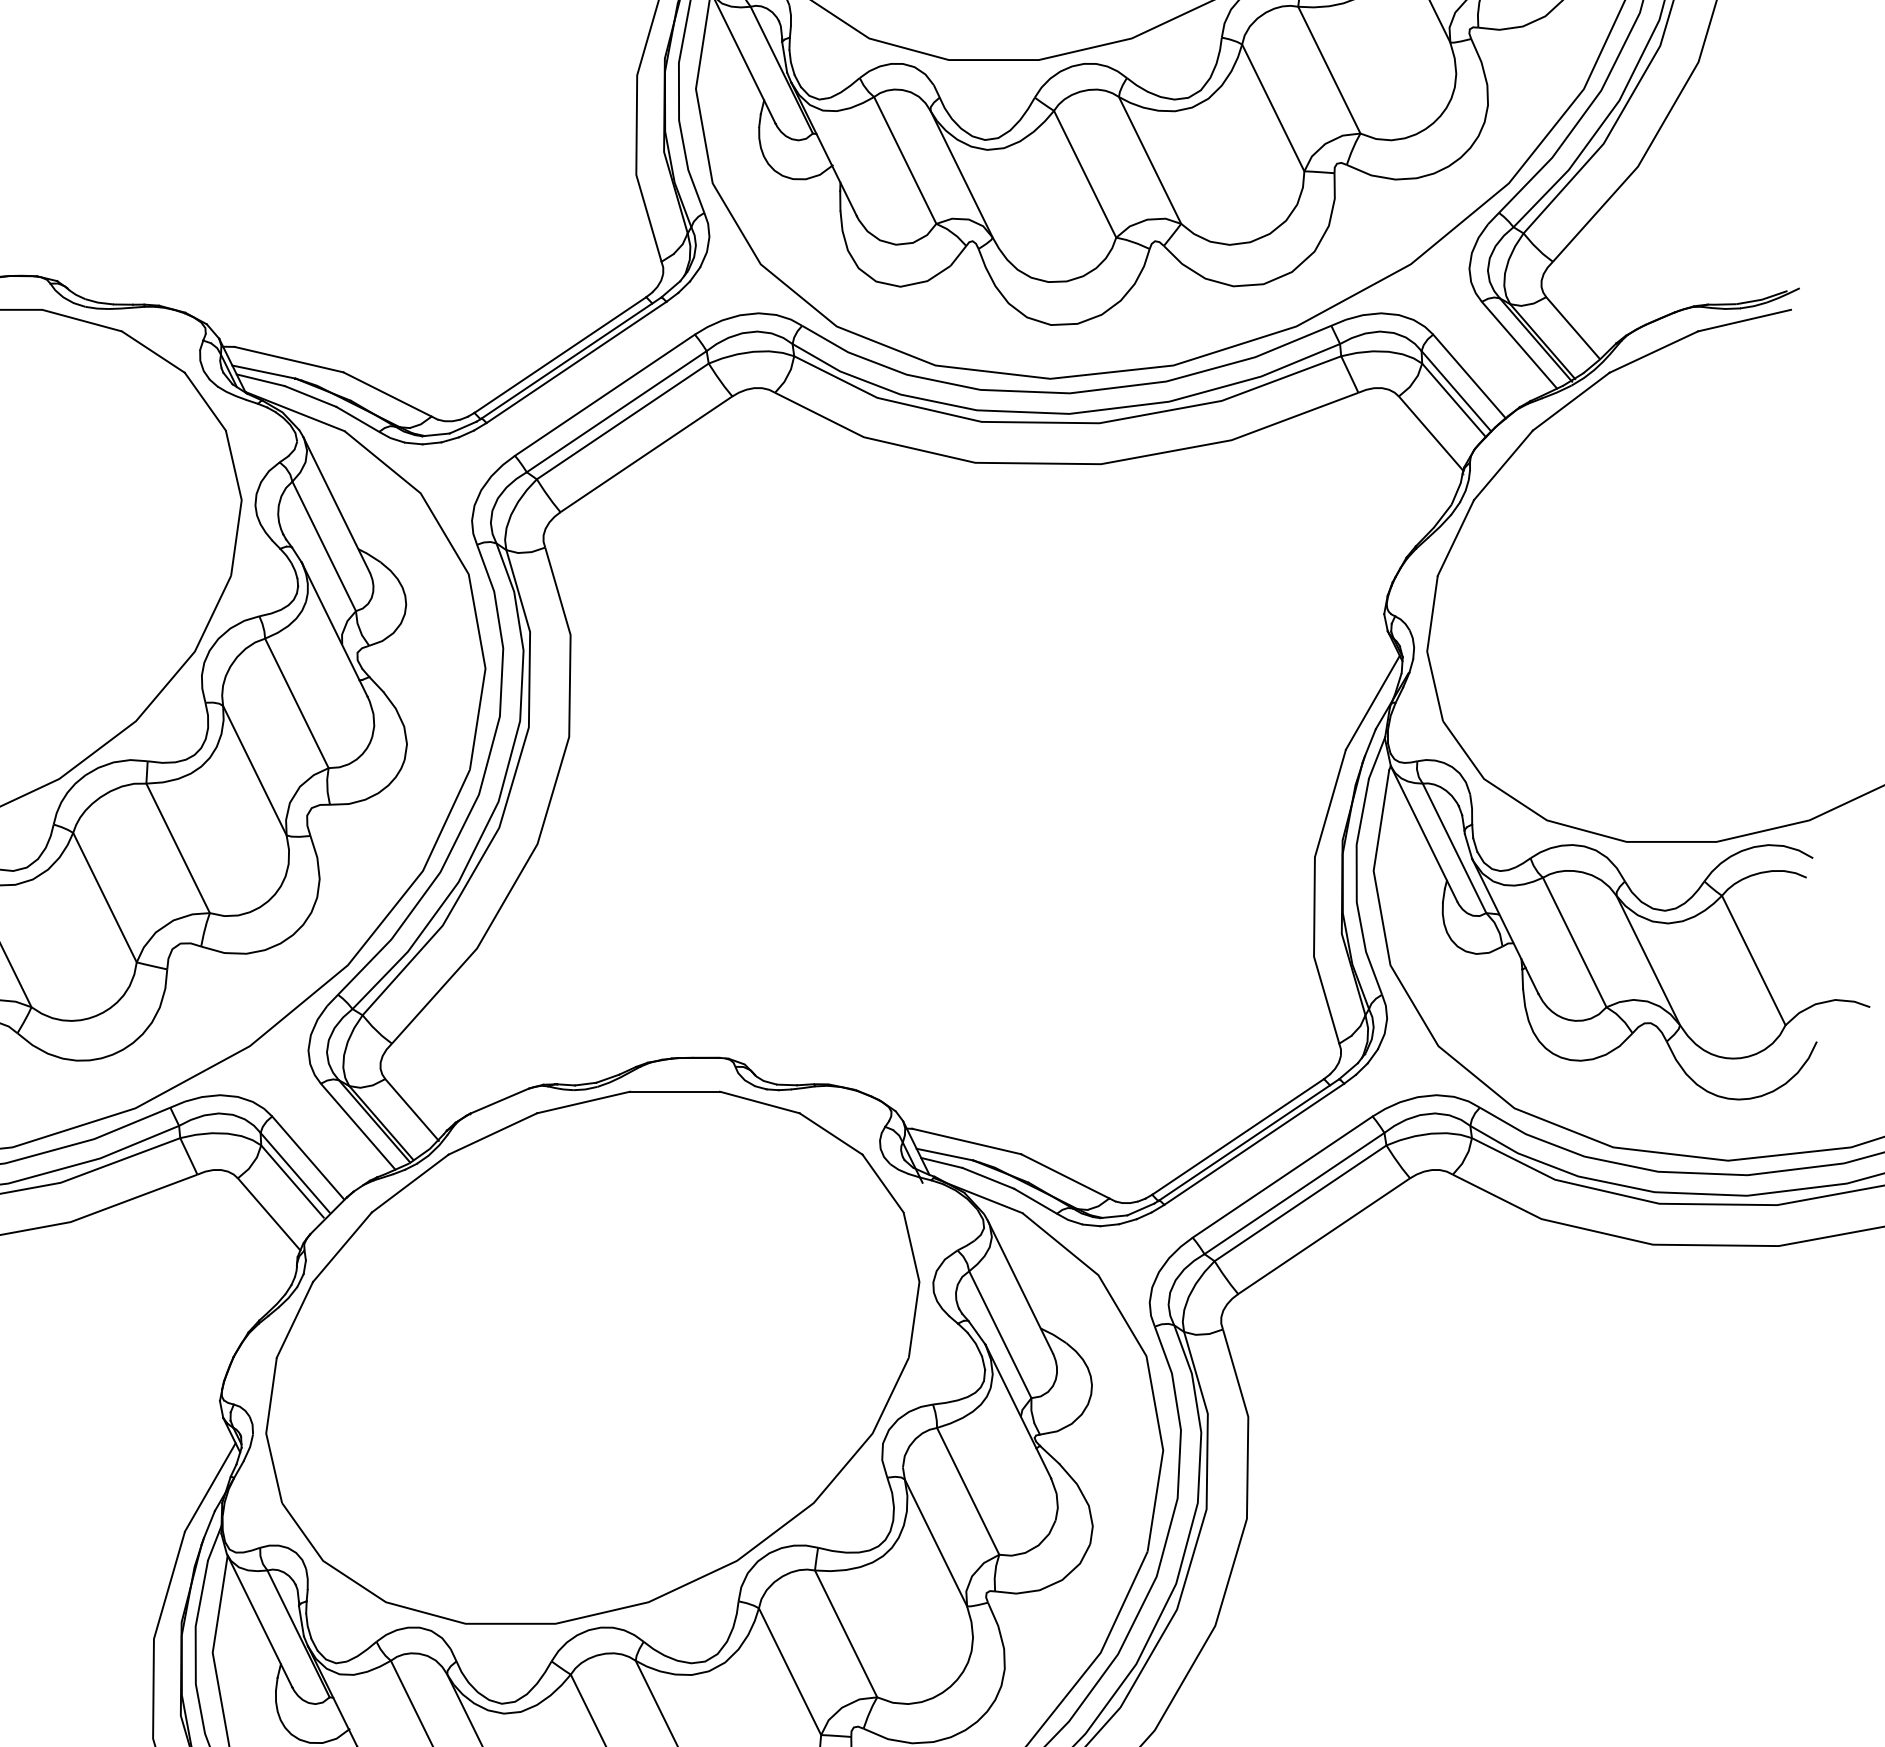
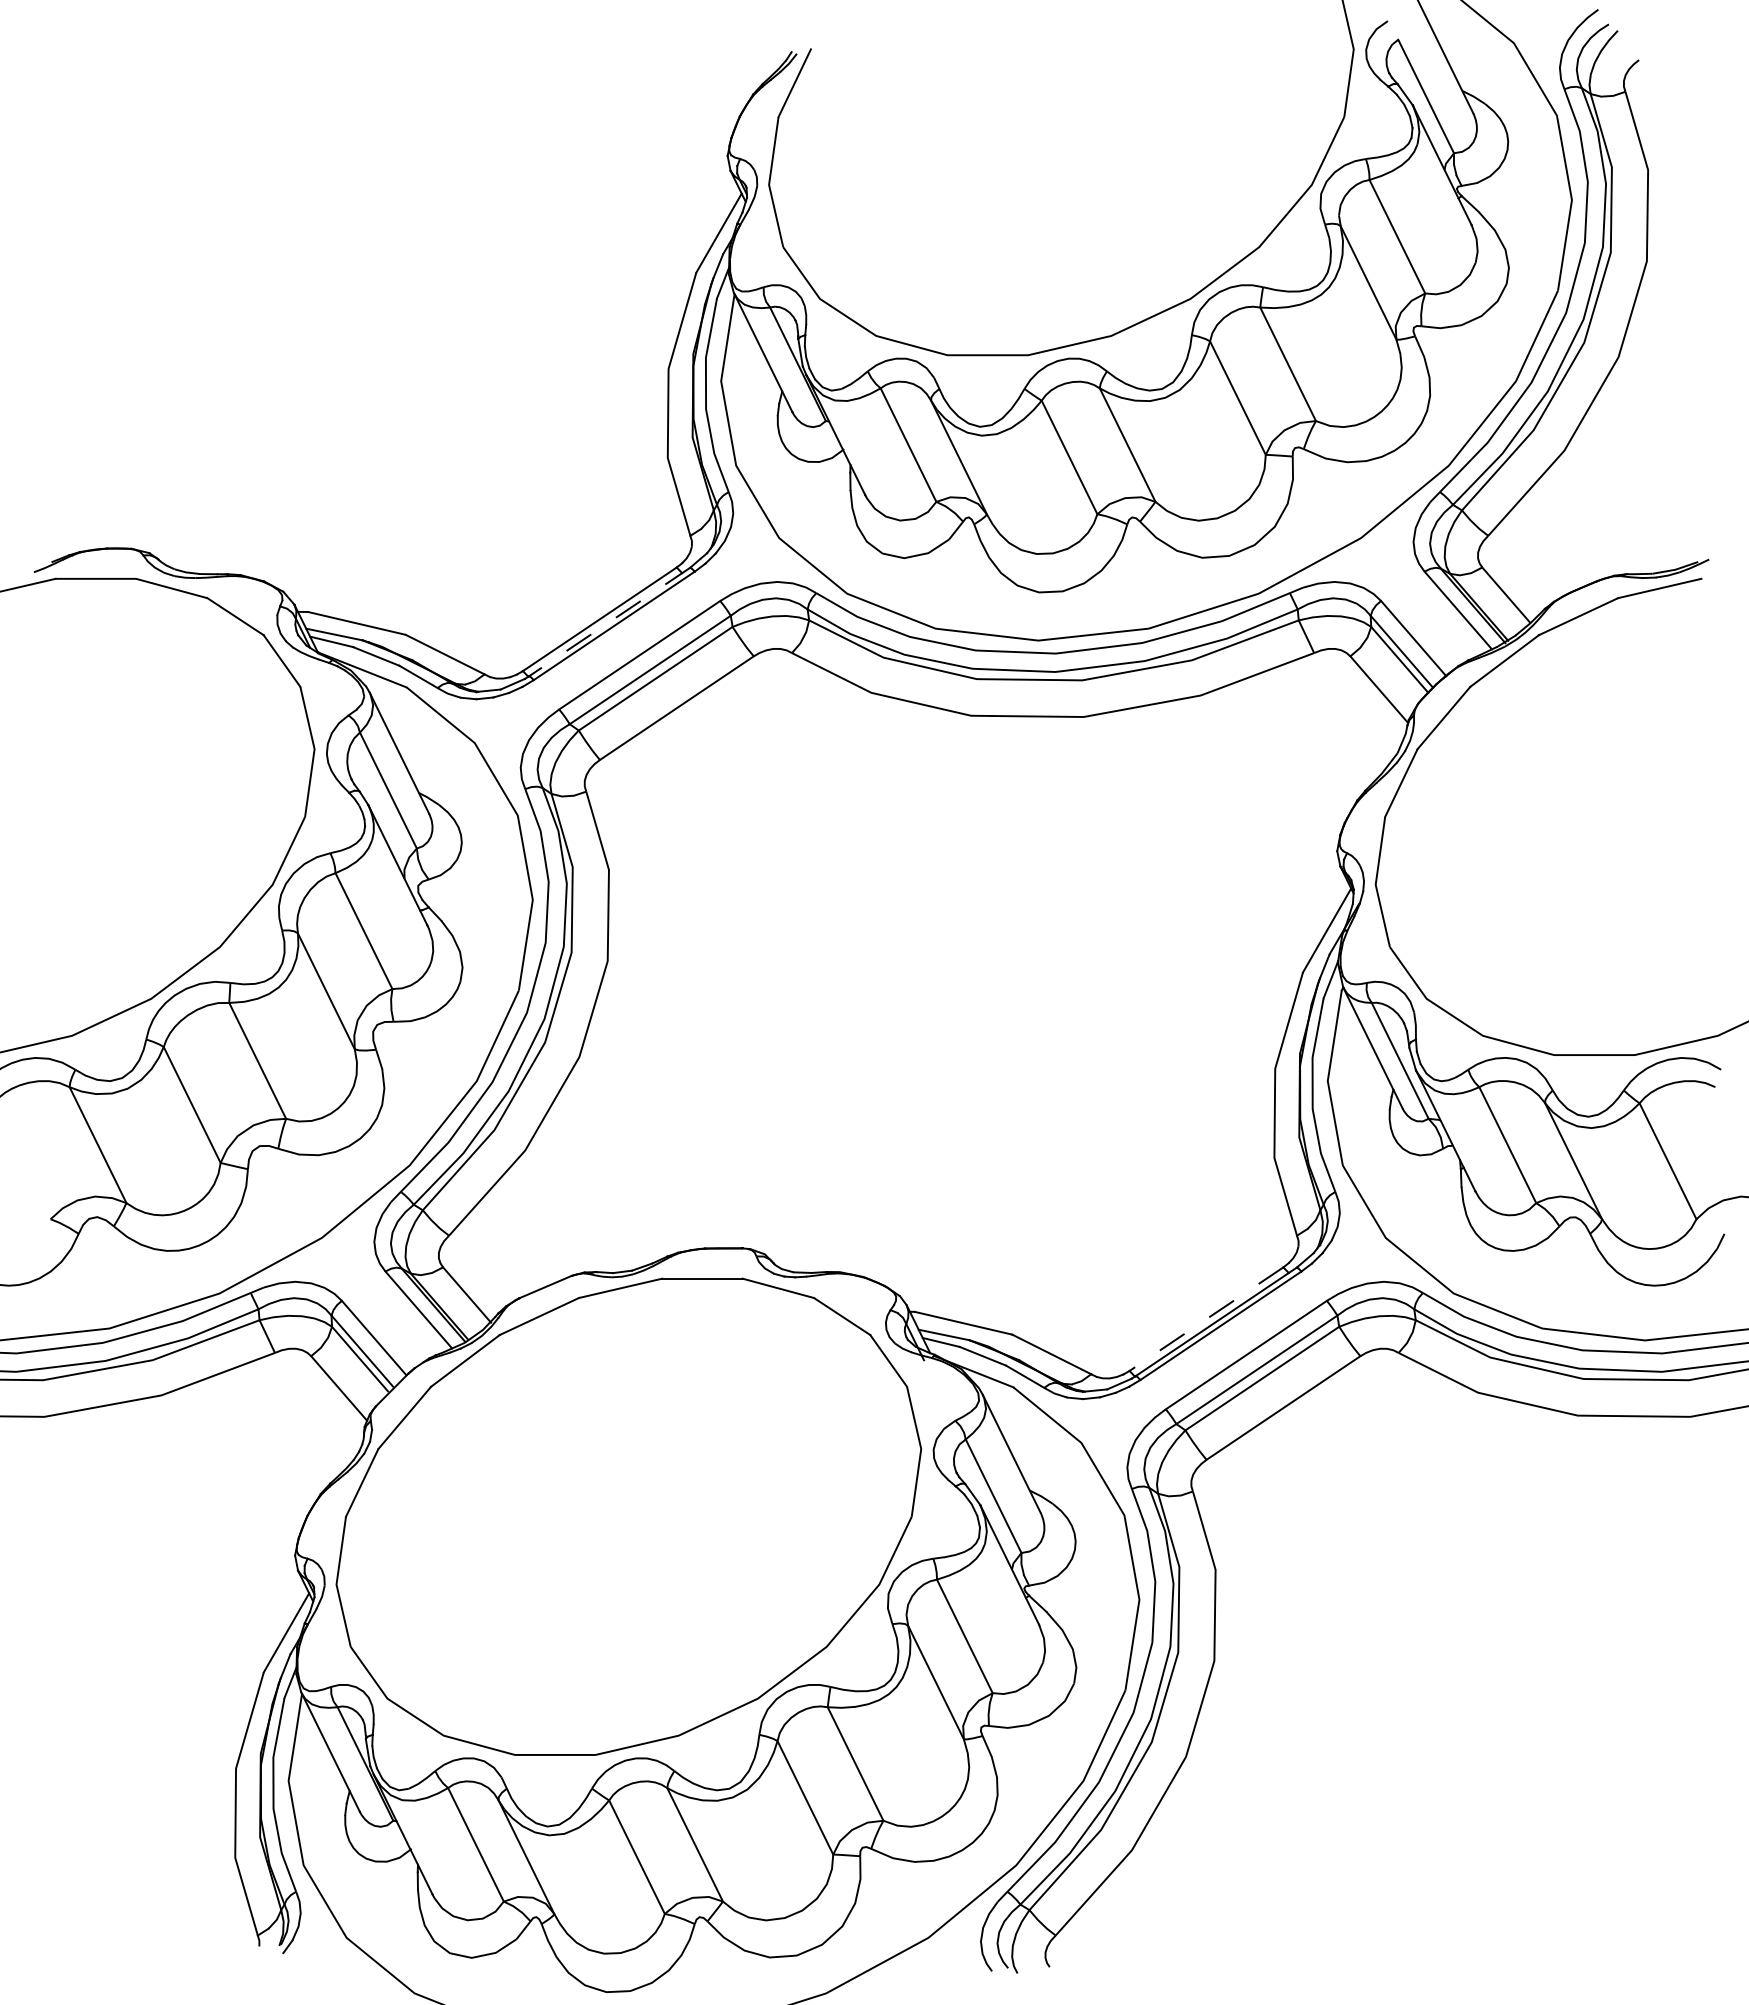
line: (571, 358) -> (609, 622), solid -> dashed
line: (1238, 1137) -> (1206, 1319), solid -> dashed

